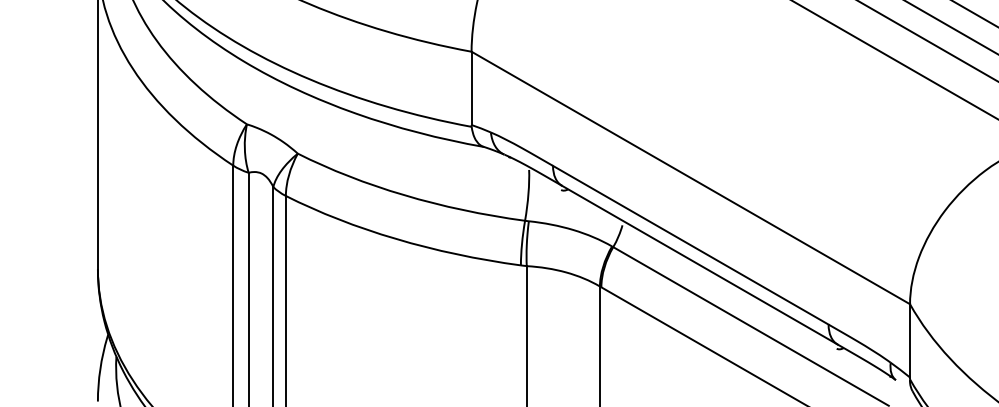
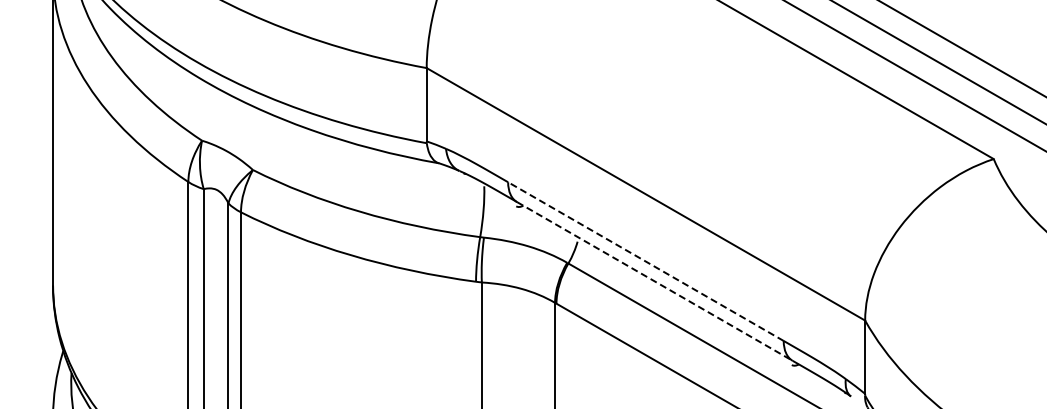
line: (690, 245) -> (645, 261), solid -> dashed
line: (699, 265) -> (654, 281), solid -> dashed

